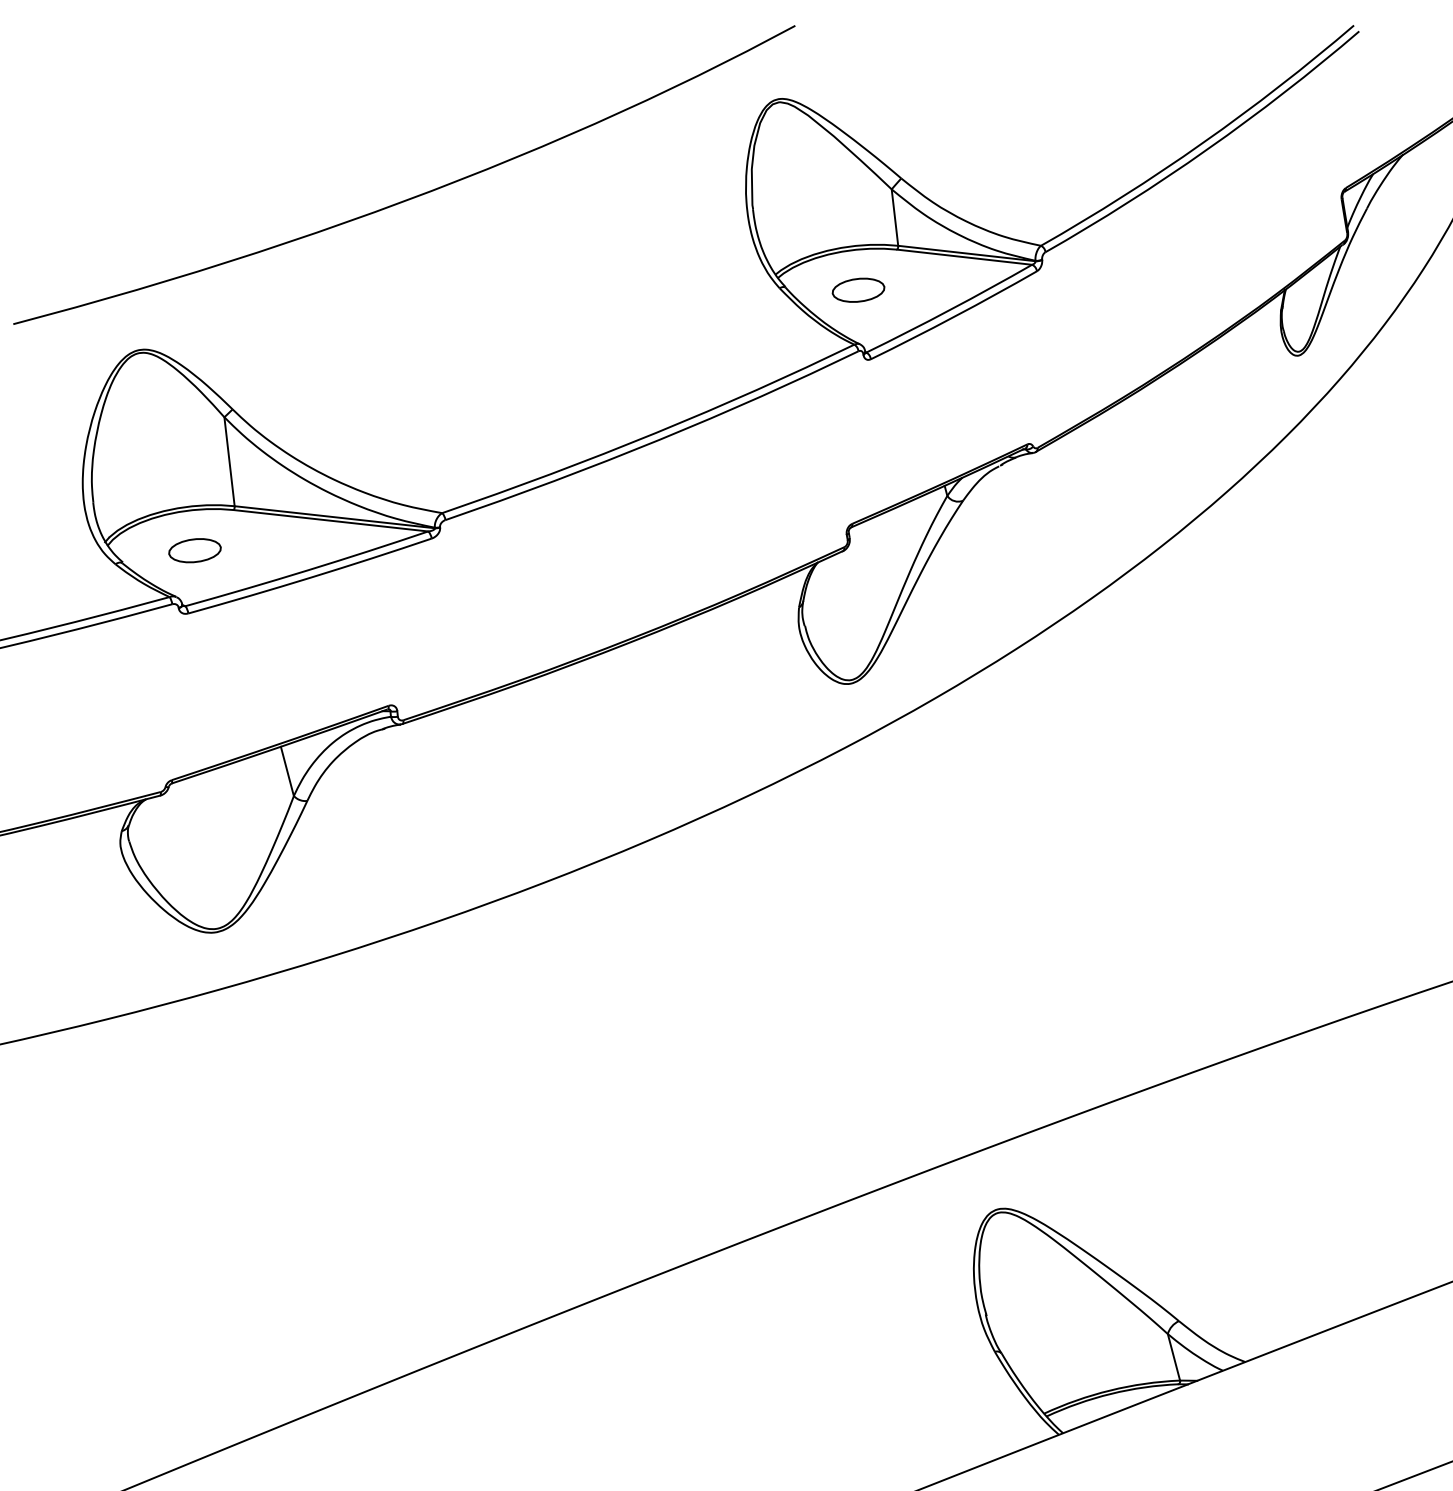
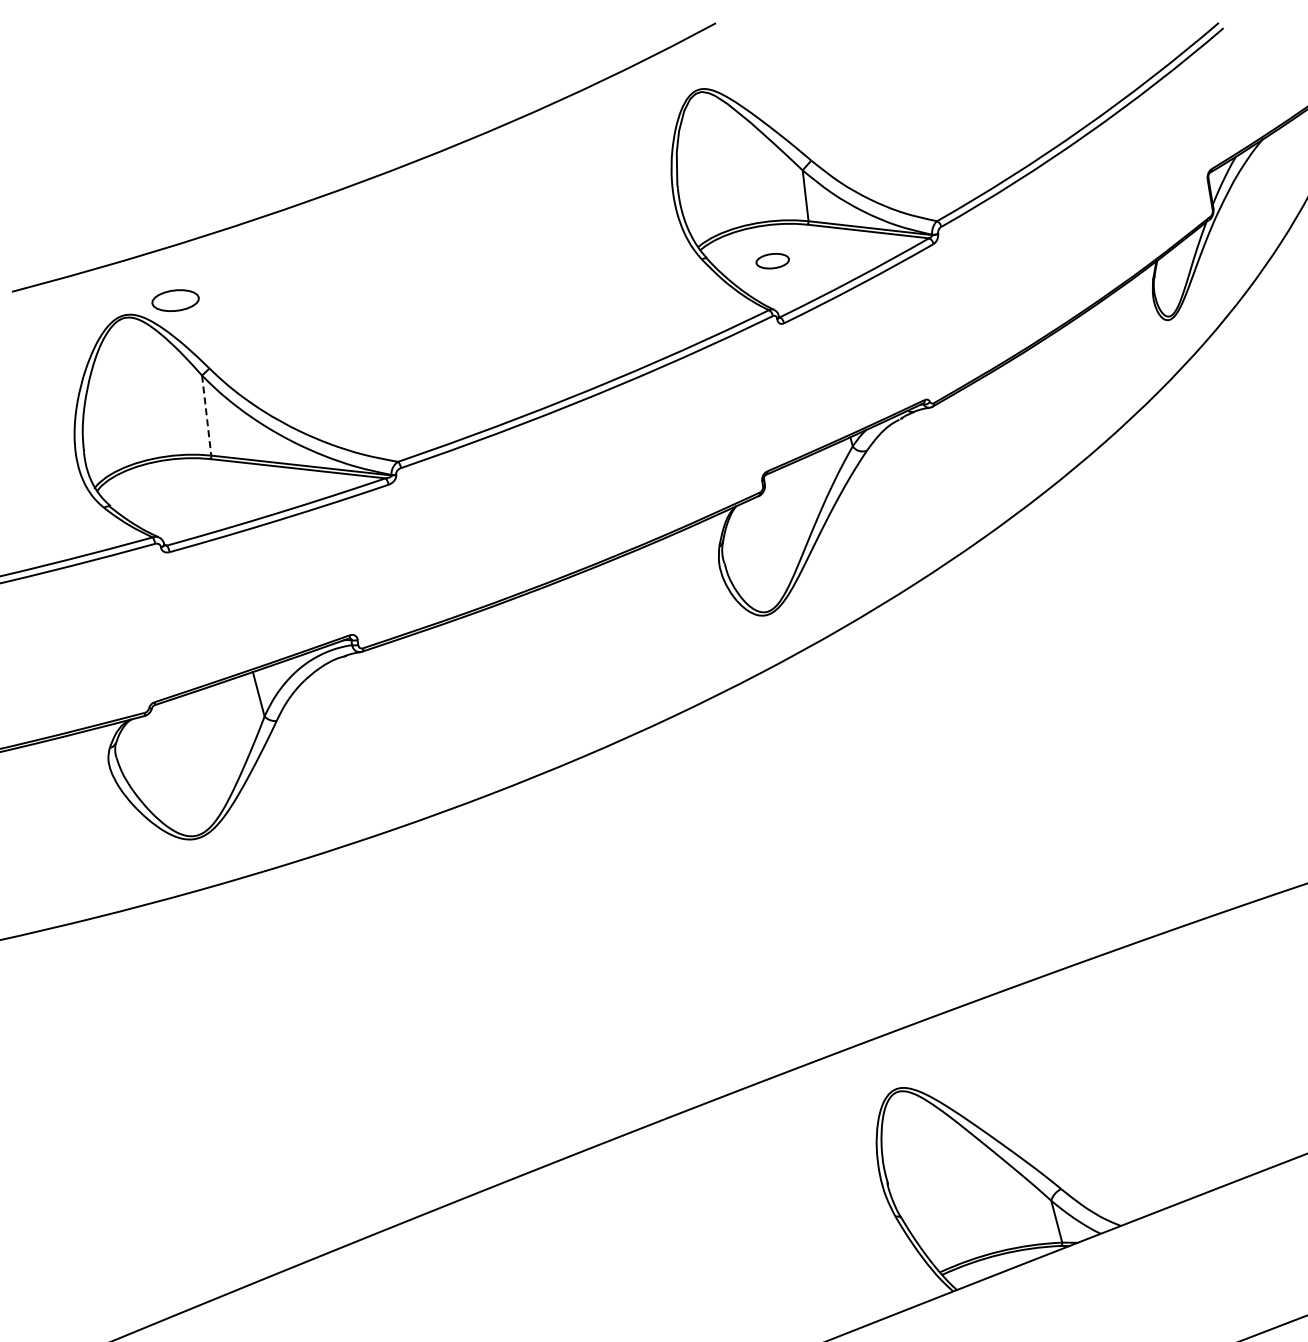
part: (858, 289) -> (772, 260), size x0.7
line: (229, 462) -> (206, 416), solid -> dashed
part: (194, 550) -> (175, 300), moved

